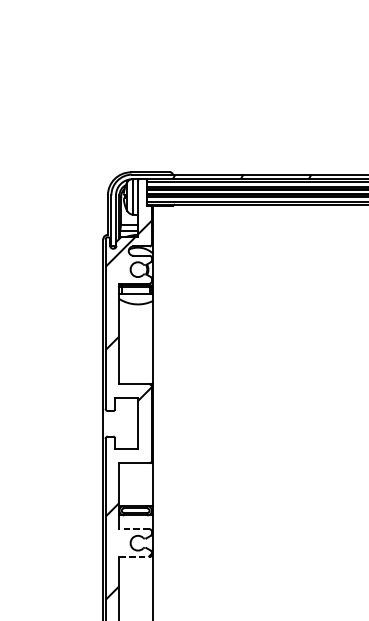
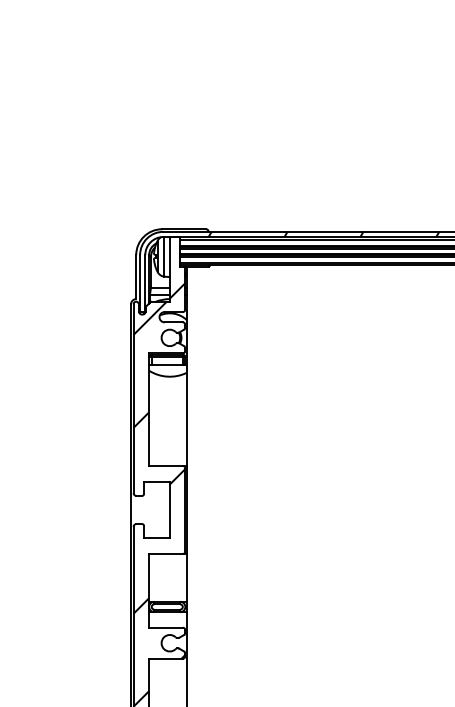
line: (134, 529) -> (165, 627), dashed -> solid
line: (134, 556) -> (165, 658), dashed -> solid

